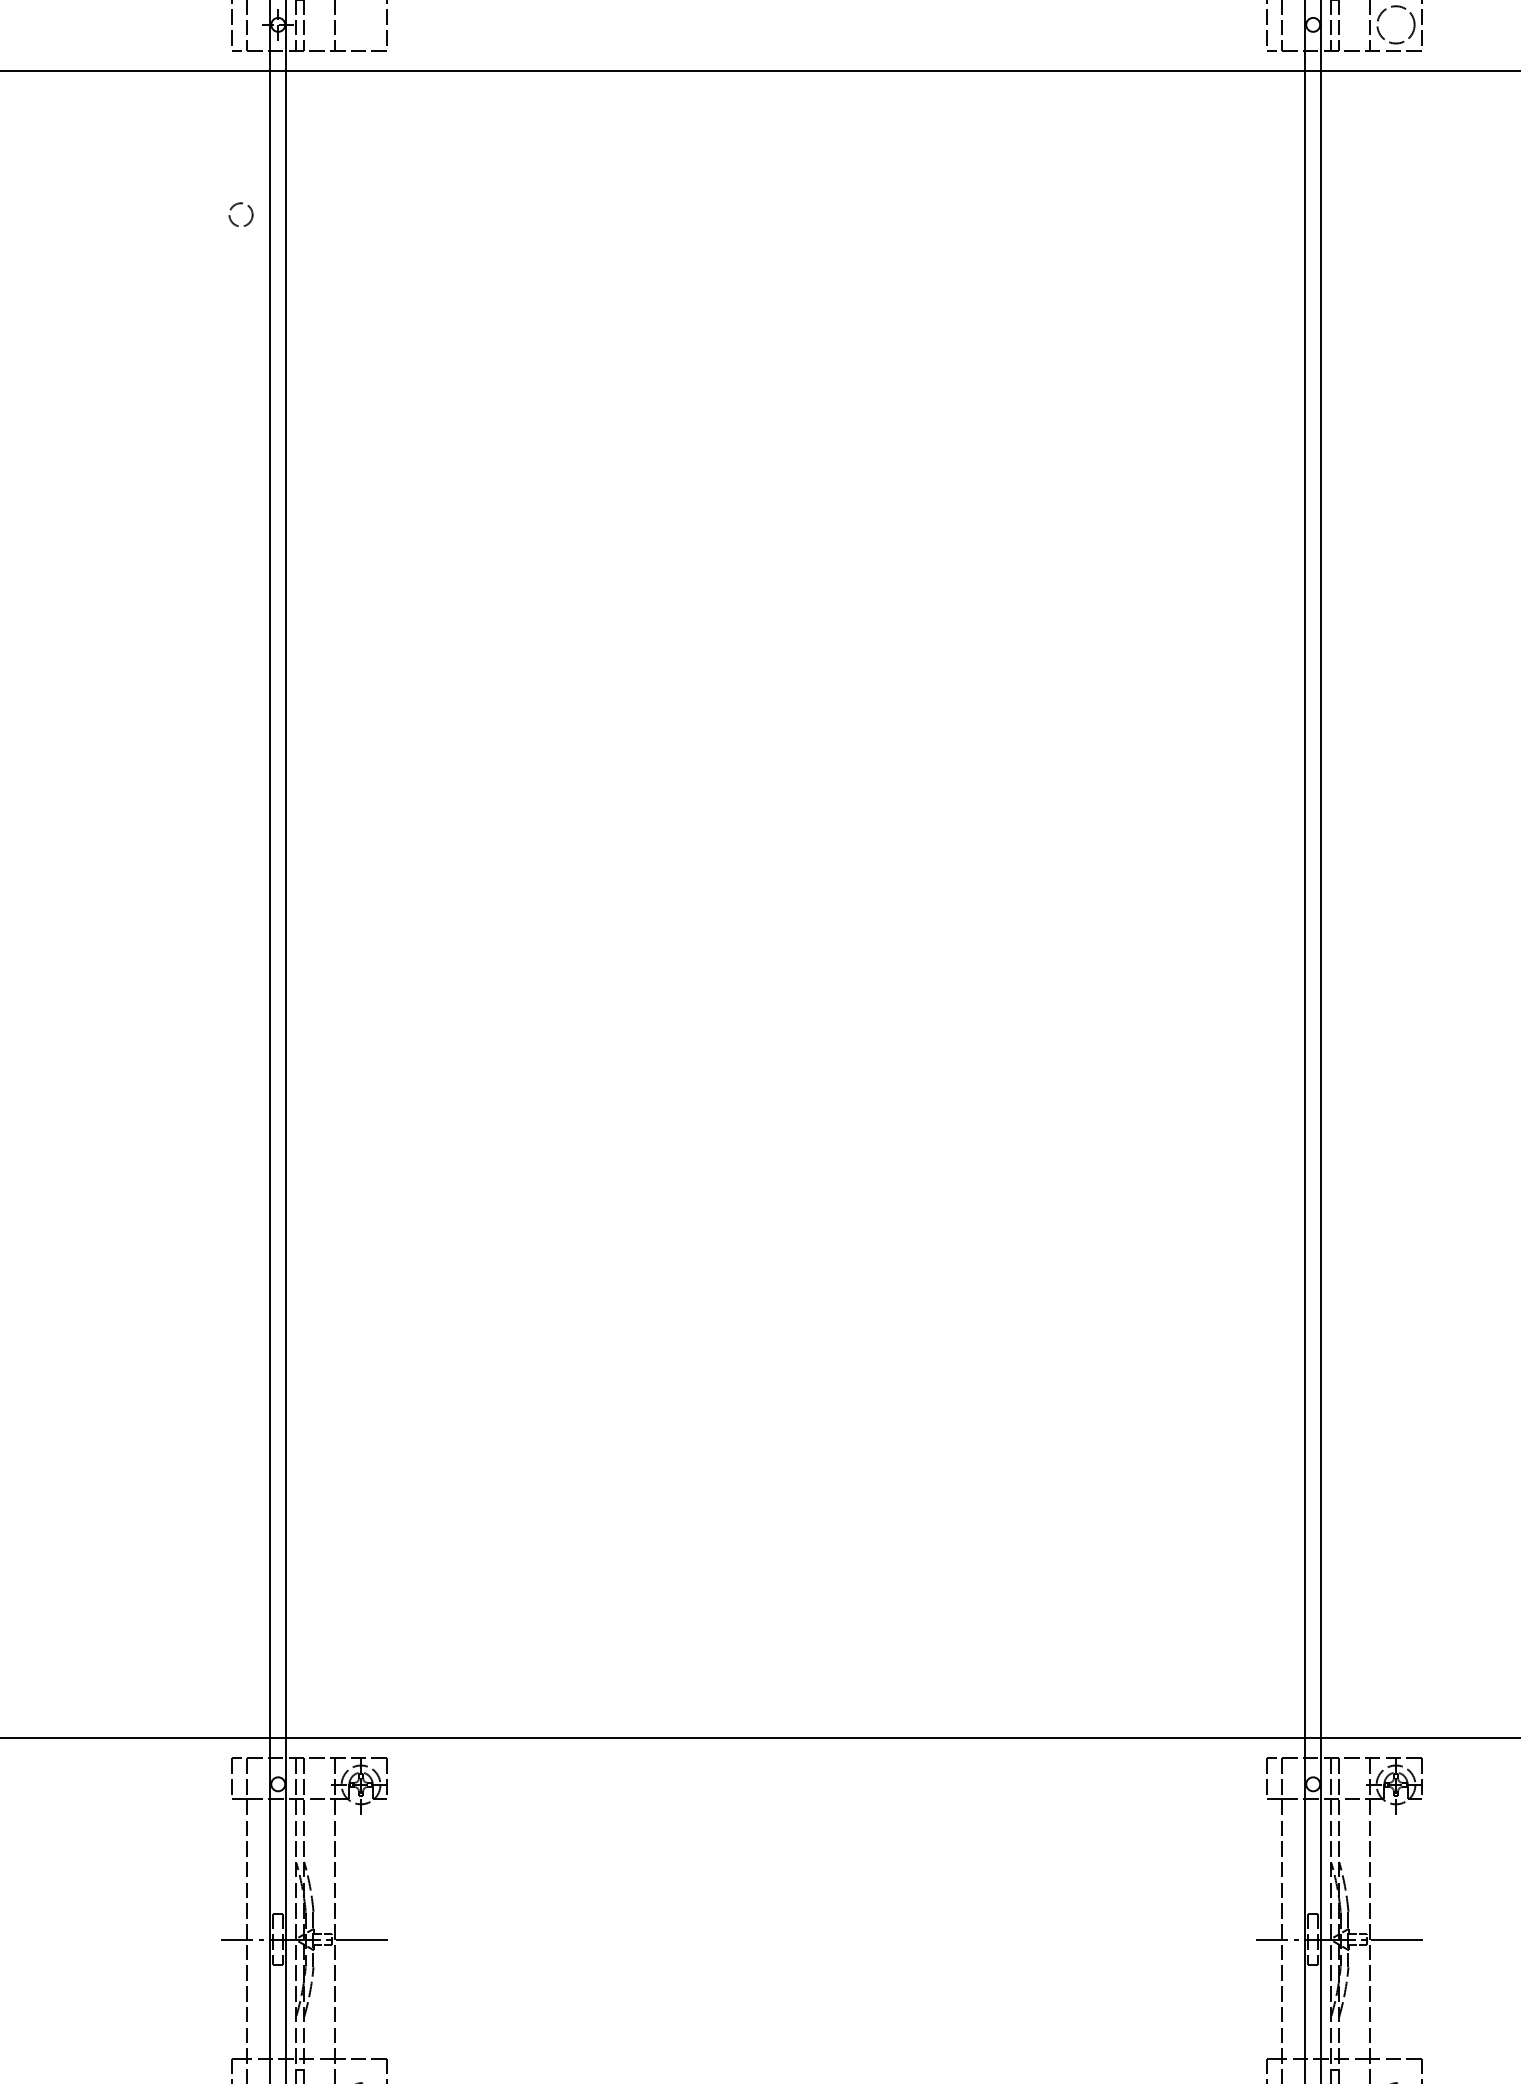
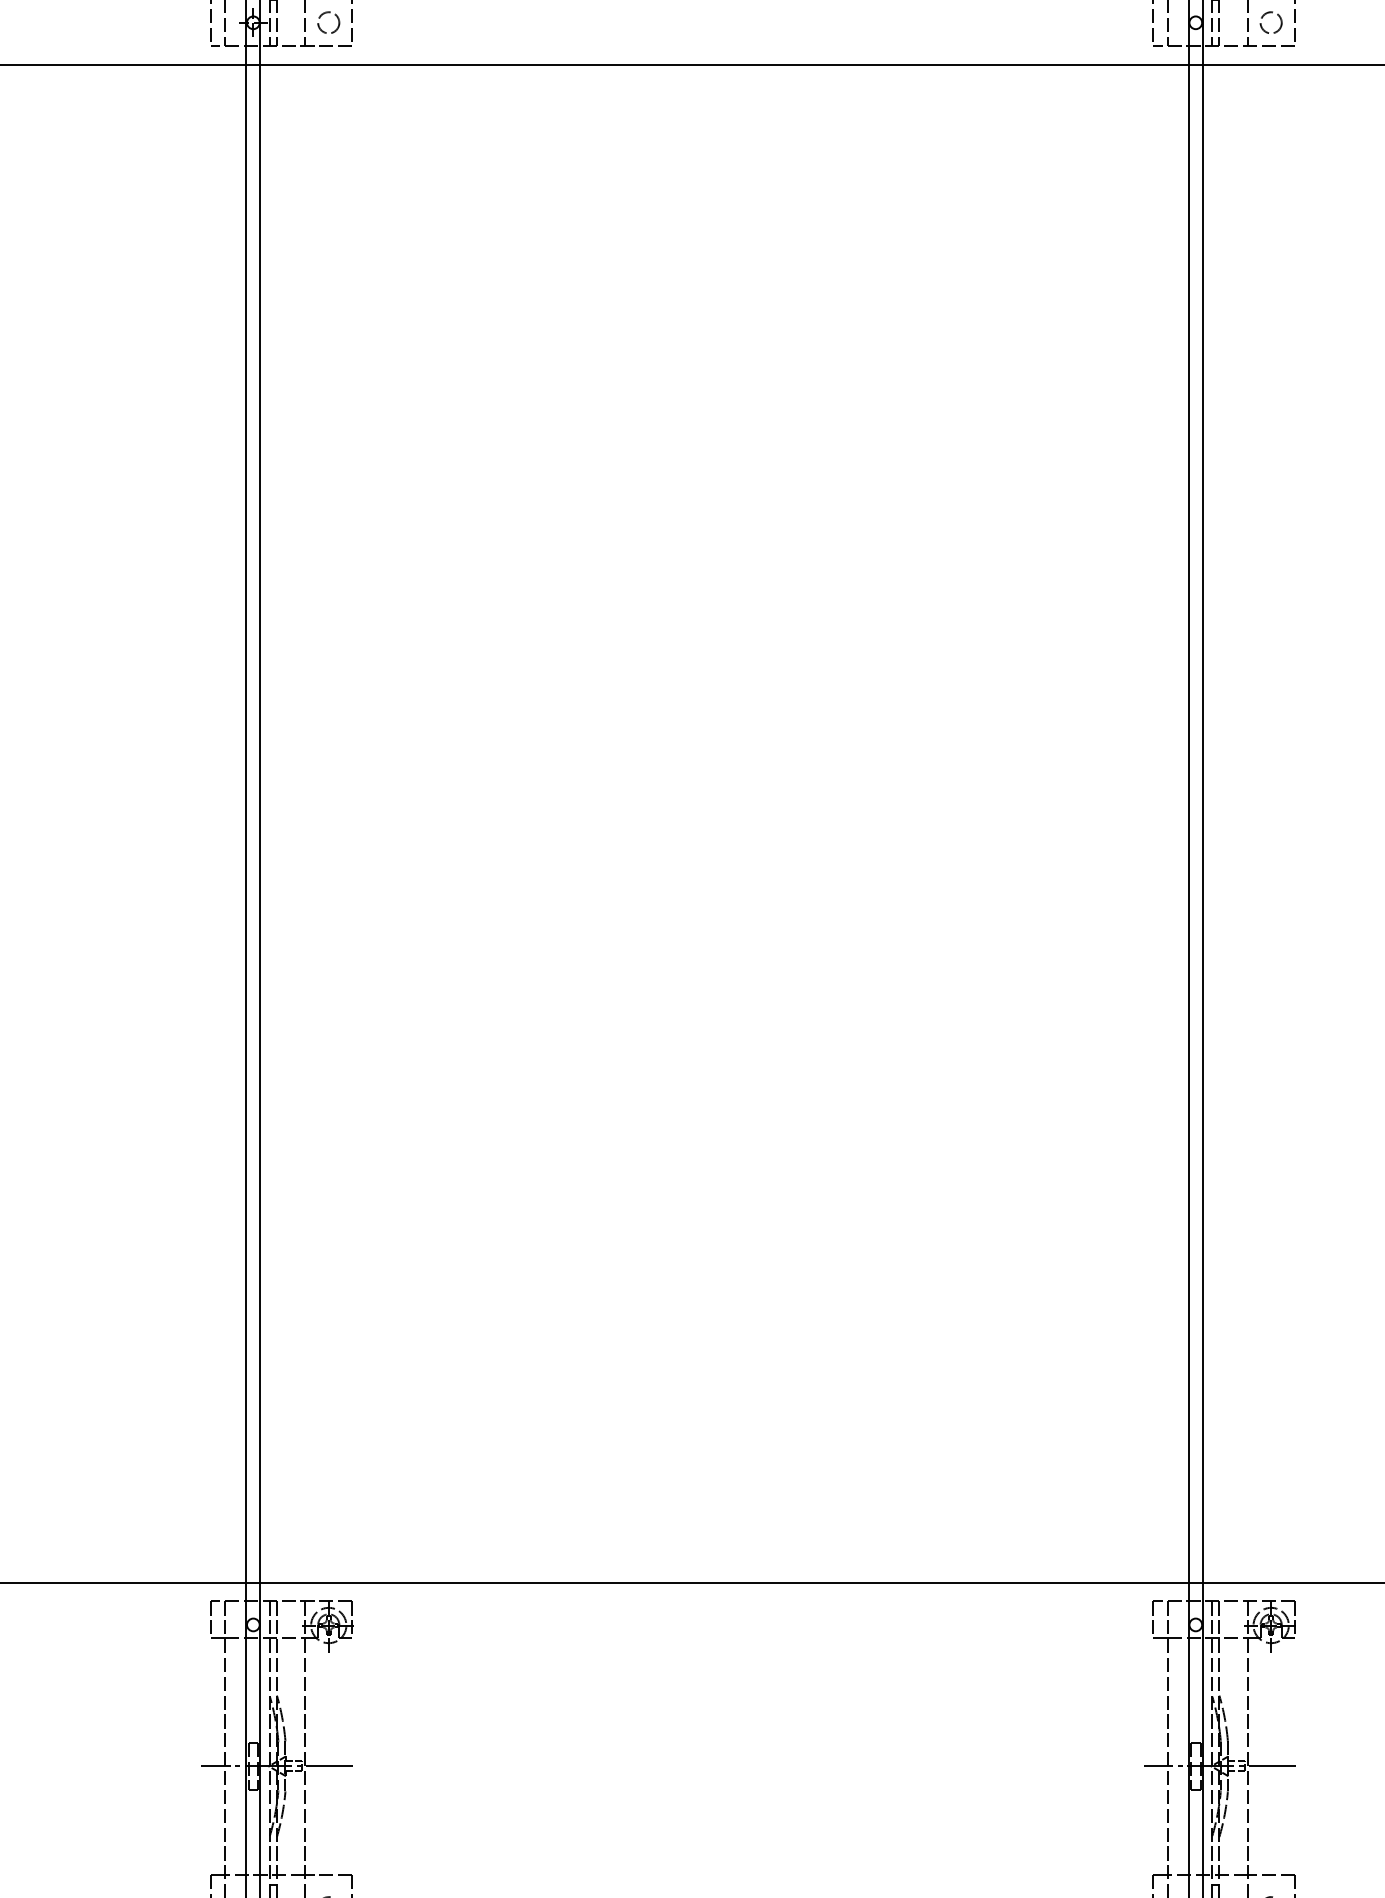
circle: (1395, 24) -> (1270, 22), size x0.62
circle: (240, 214) -> (328, 22), moved

